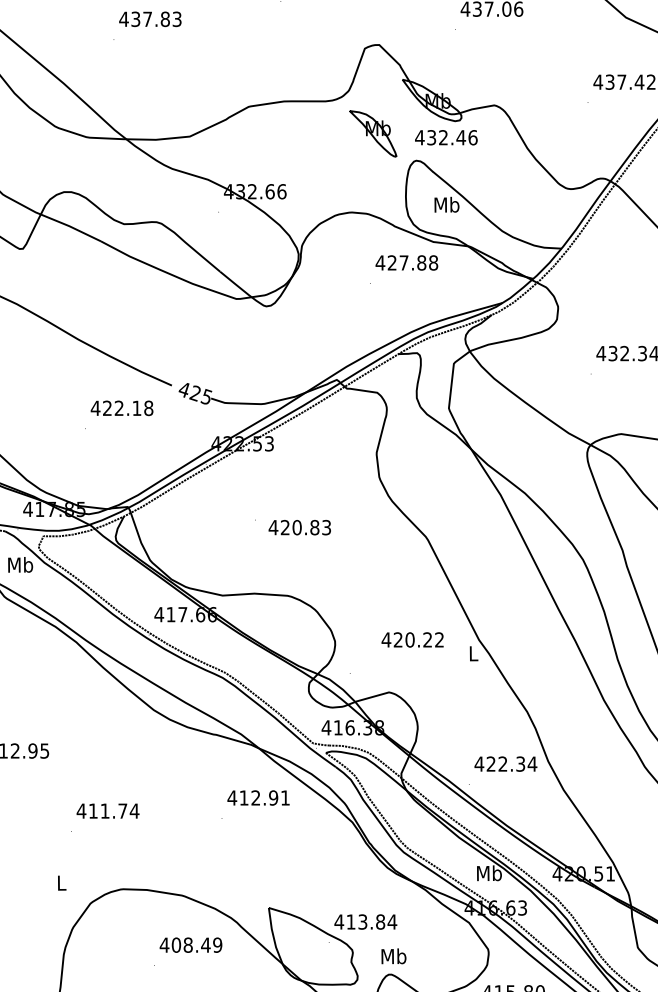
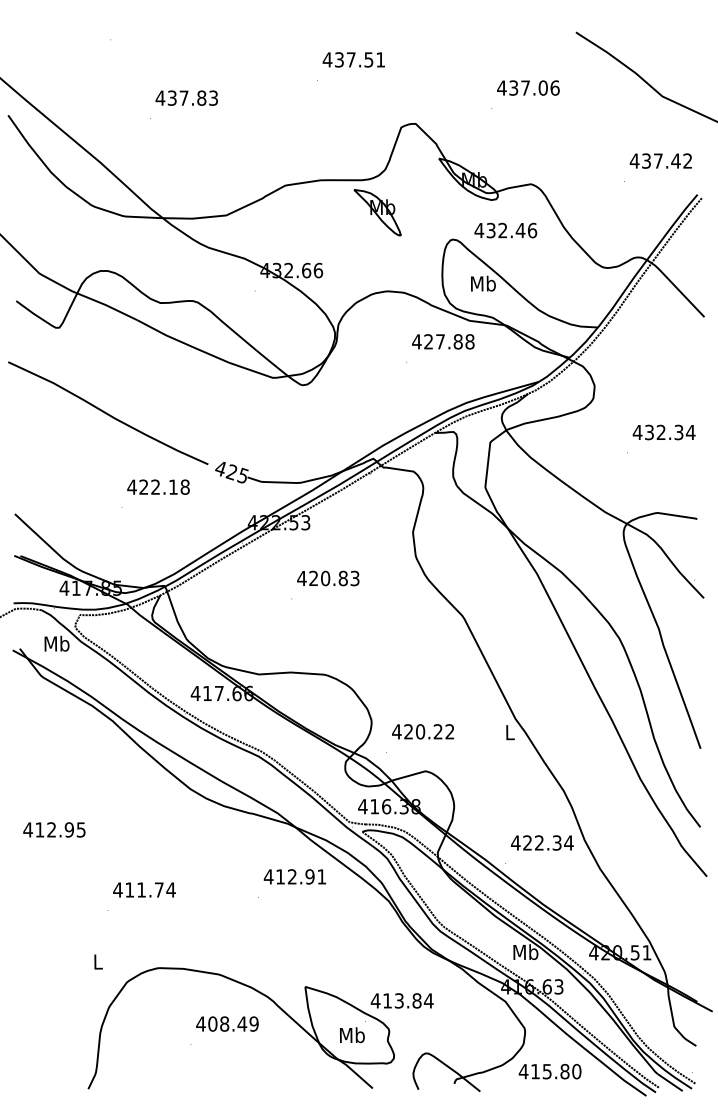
part: (373, 133) -> (377, 212), moved
text: (446, 137) -> (505, 230), moved
text: (300, 527) -> (328, 578), moved
text: (413, 639) -> (423, 731), moved
text: (394, 956) -> (352, 1035), moved

